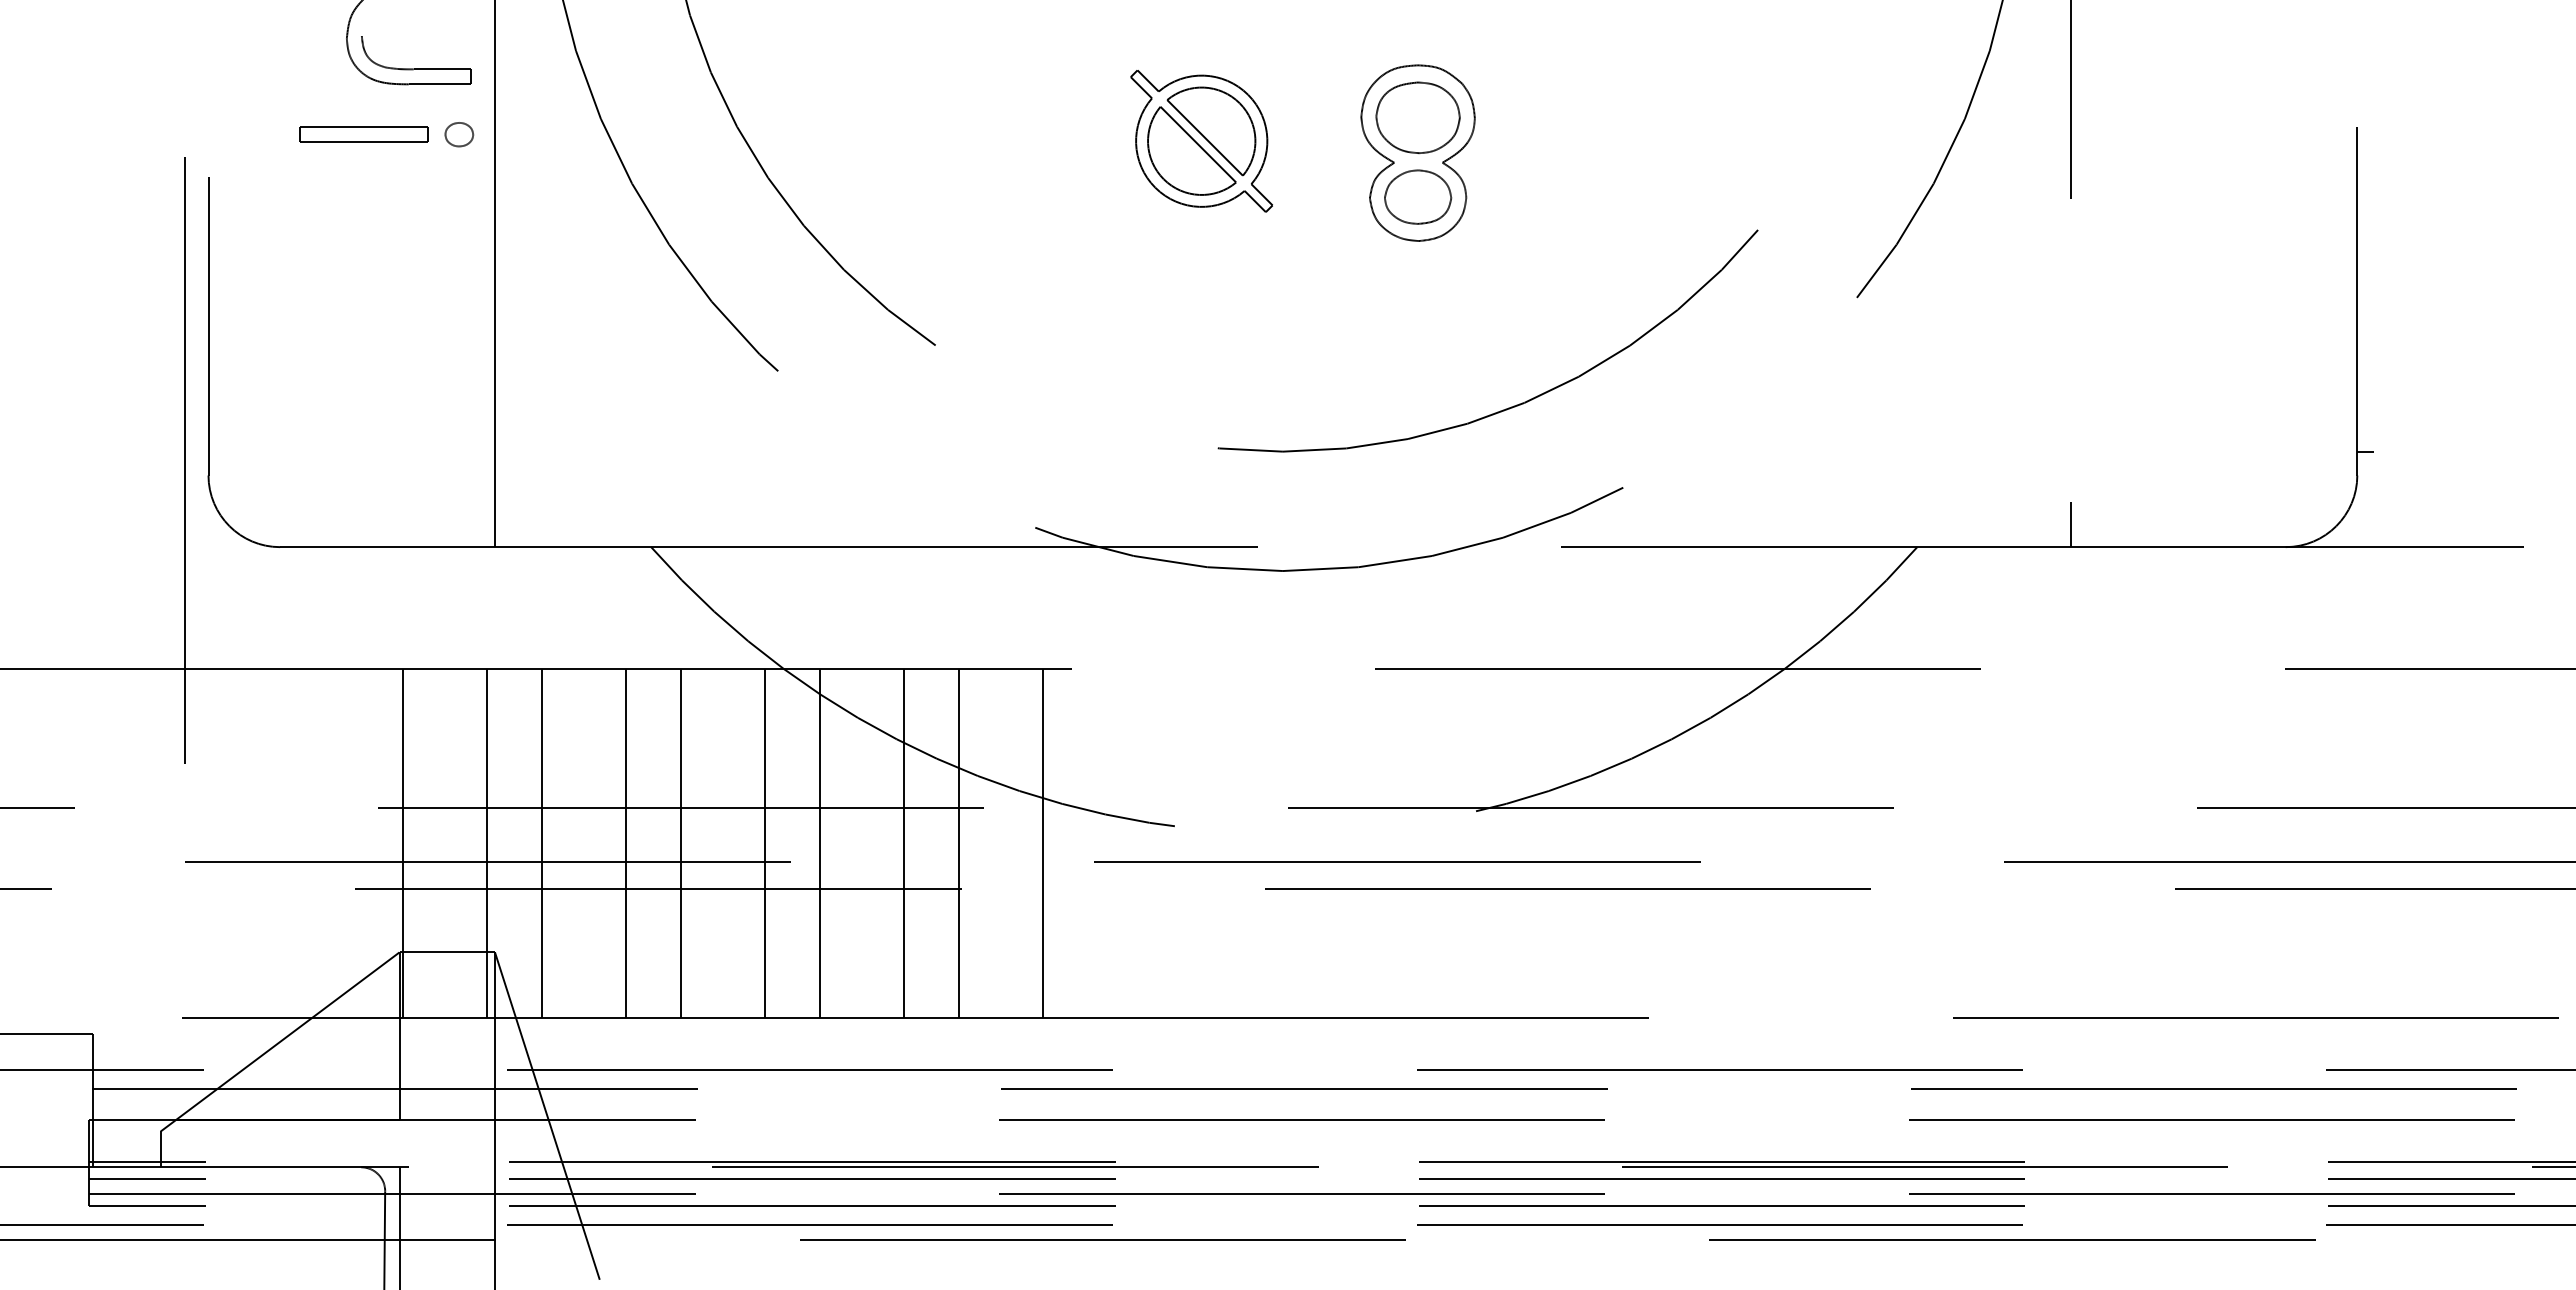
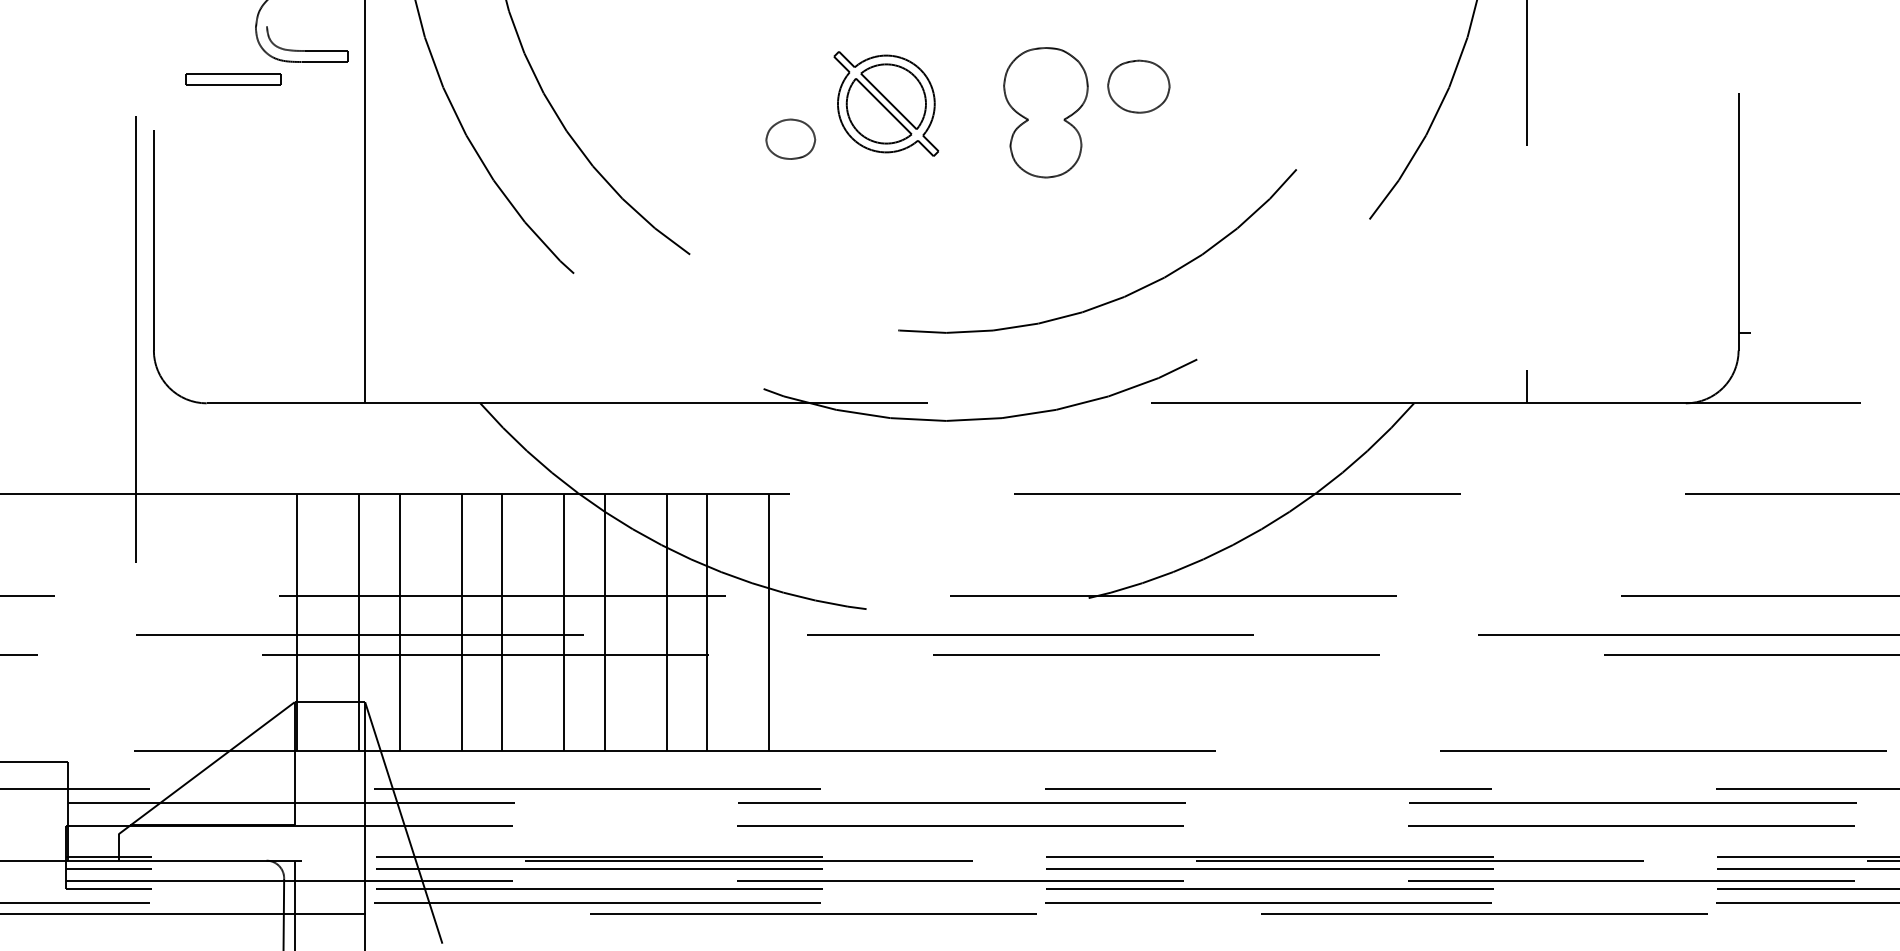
part: (1417, 117) -> (1138, 86), moved
part: (363, 134) -> (232, 79), moved
part: (459, 134) -> (338, 99), removed
part: (1418, 196) -> (791, 138), moved

